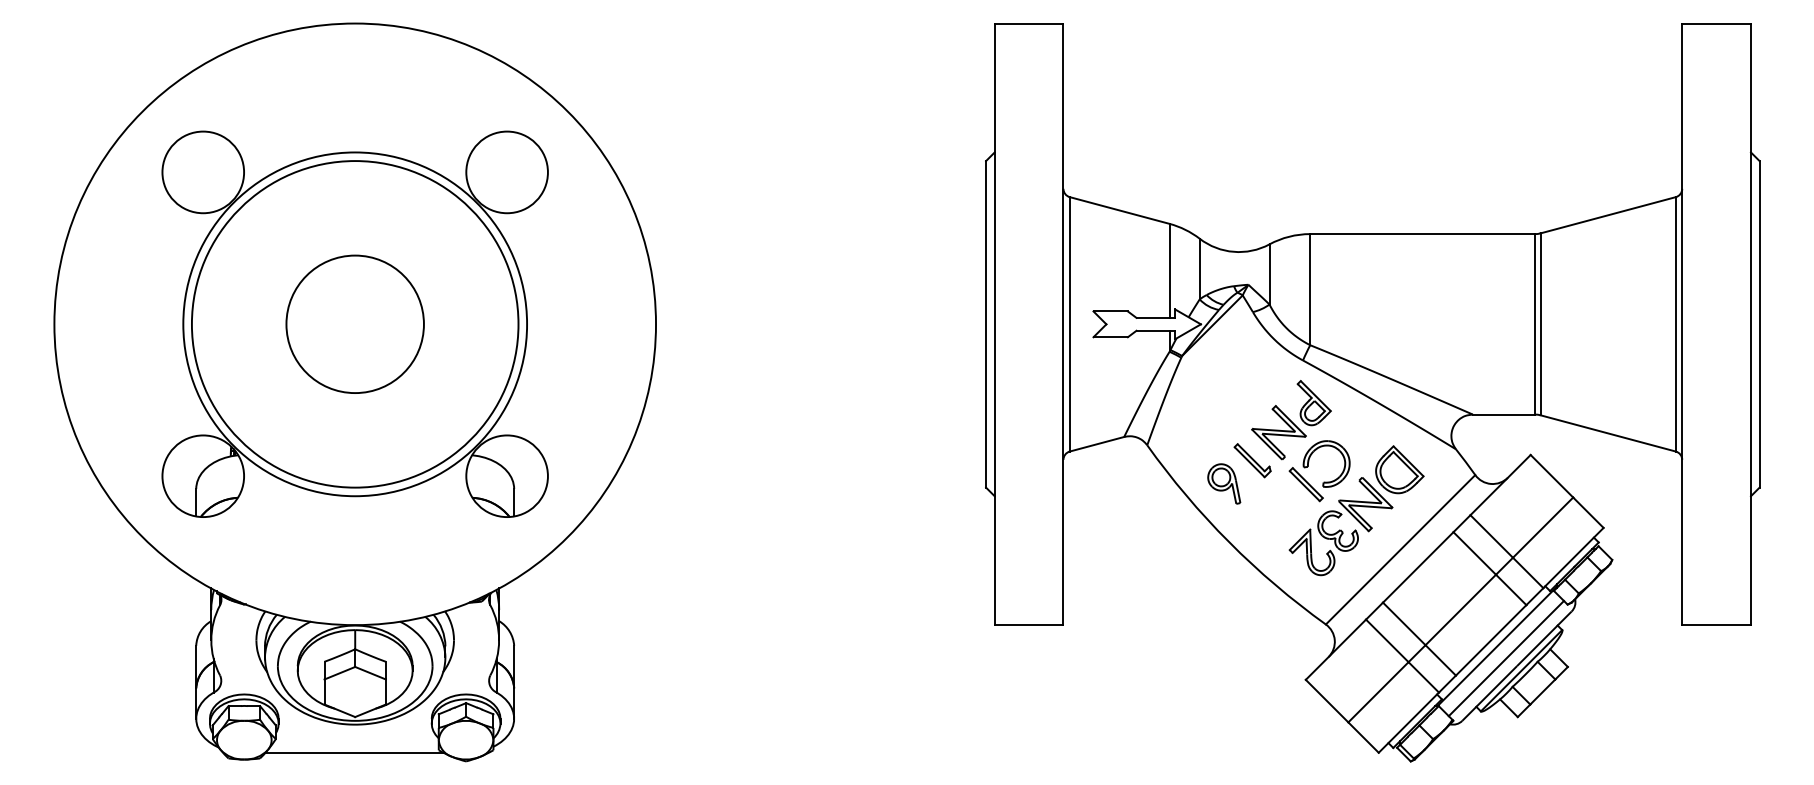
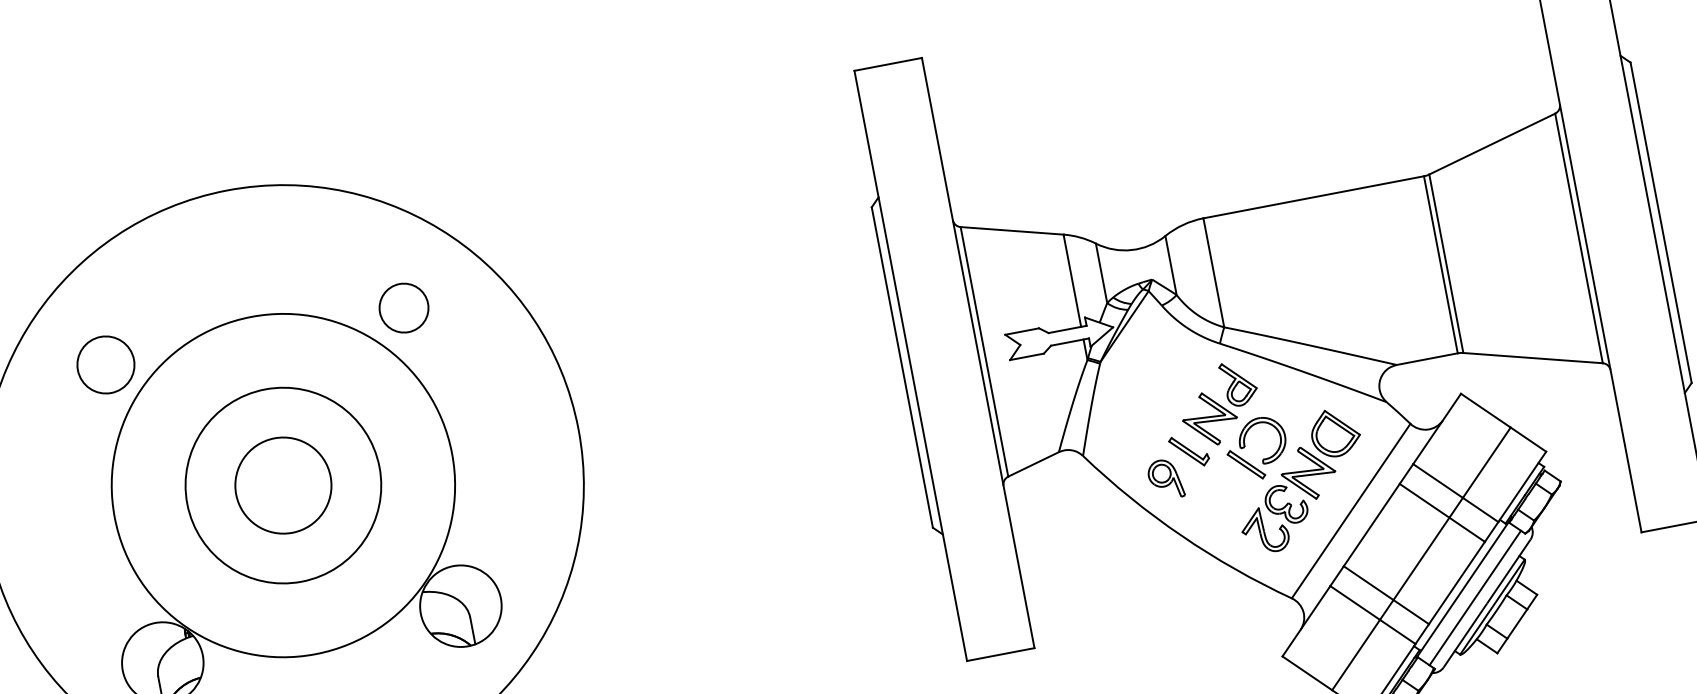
circle: (203, 172) -> (106, 365), size x0.7
circle: (506, 172) -> (403, 308), size x0.6
circle: (354, 324) -> (282, 485), size x0.6
circle: (354, 324) -> (282, 485), size x0.7

